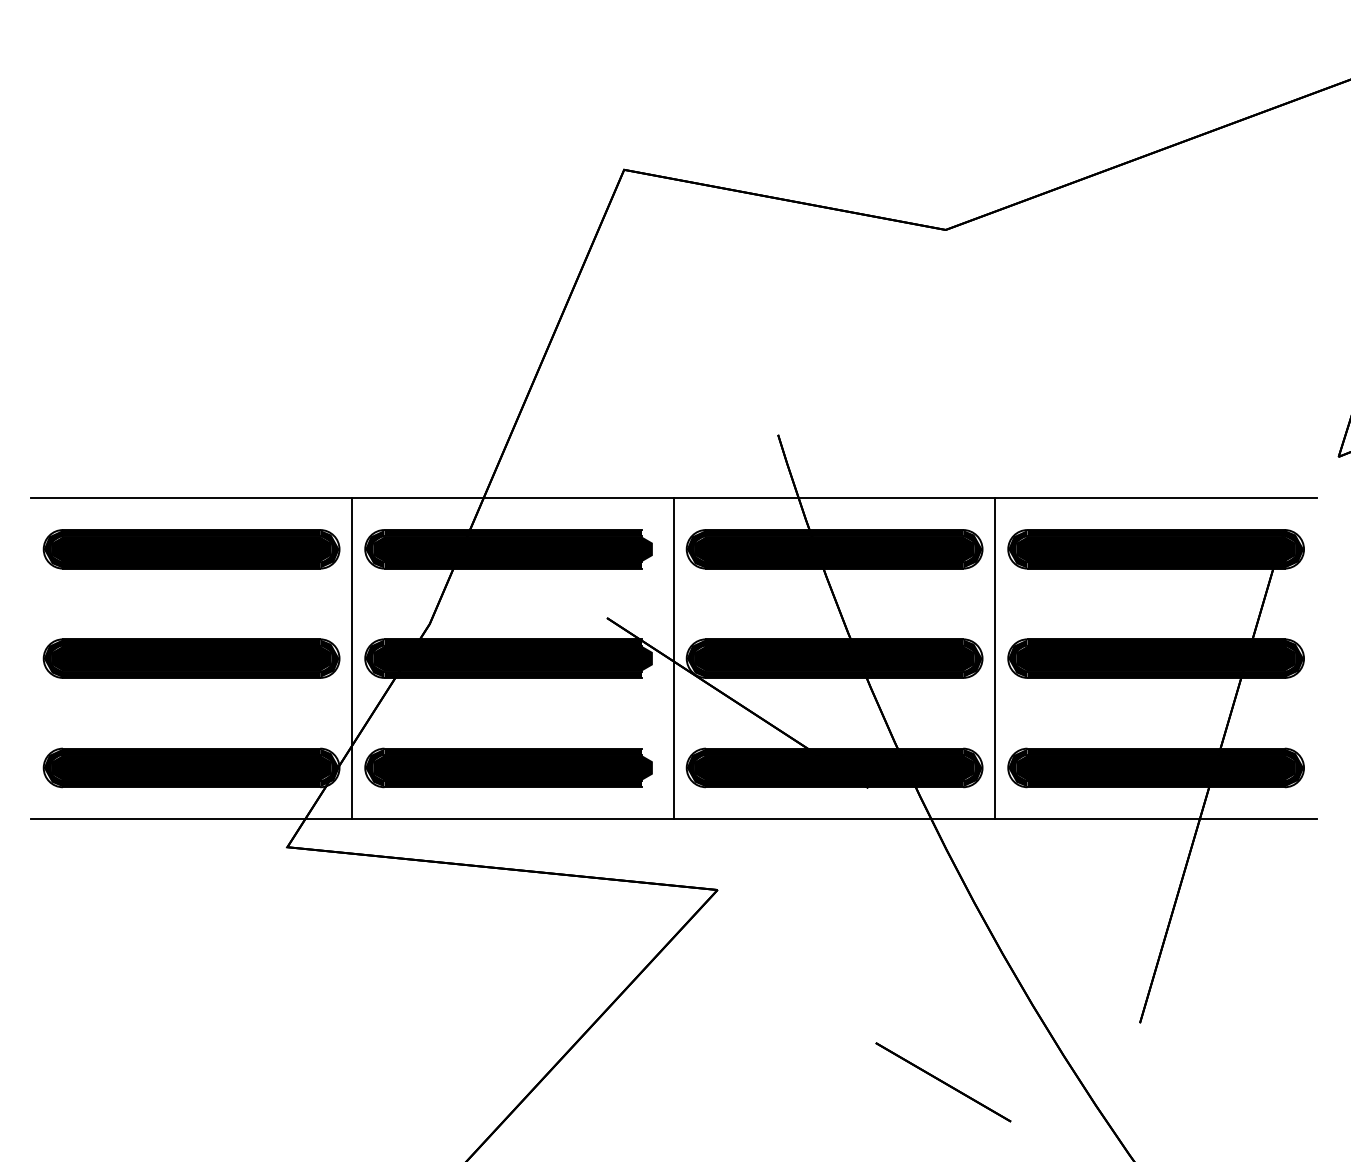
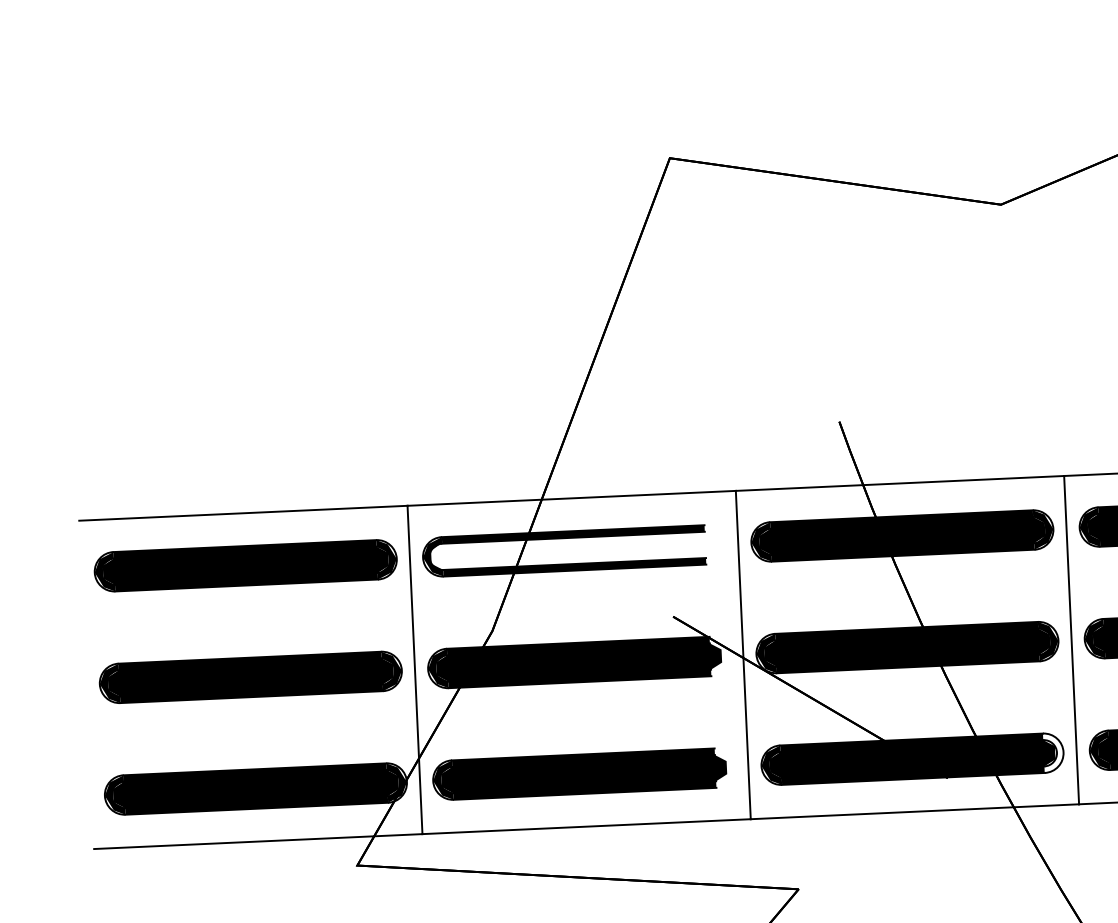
fill: (512, 549) -> (573, 551), removed
fill: (972, 767) -> (1053, 752), removed

